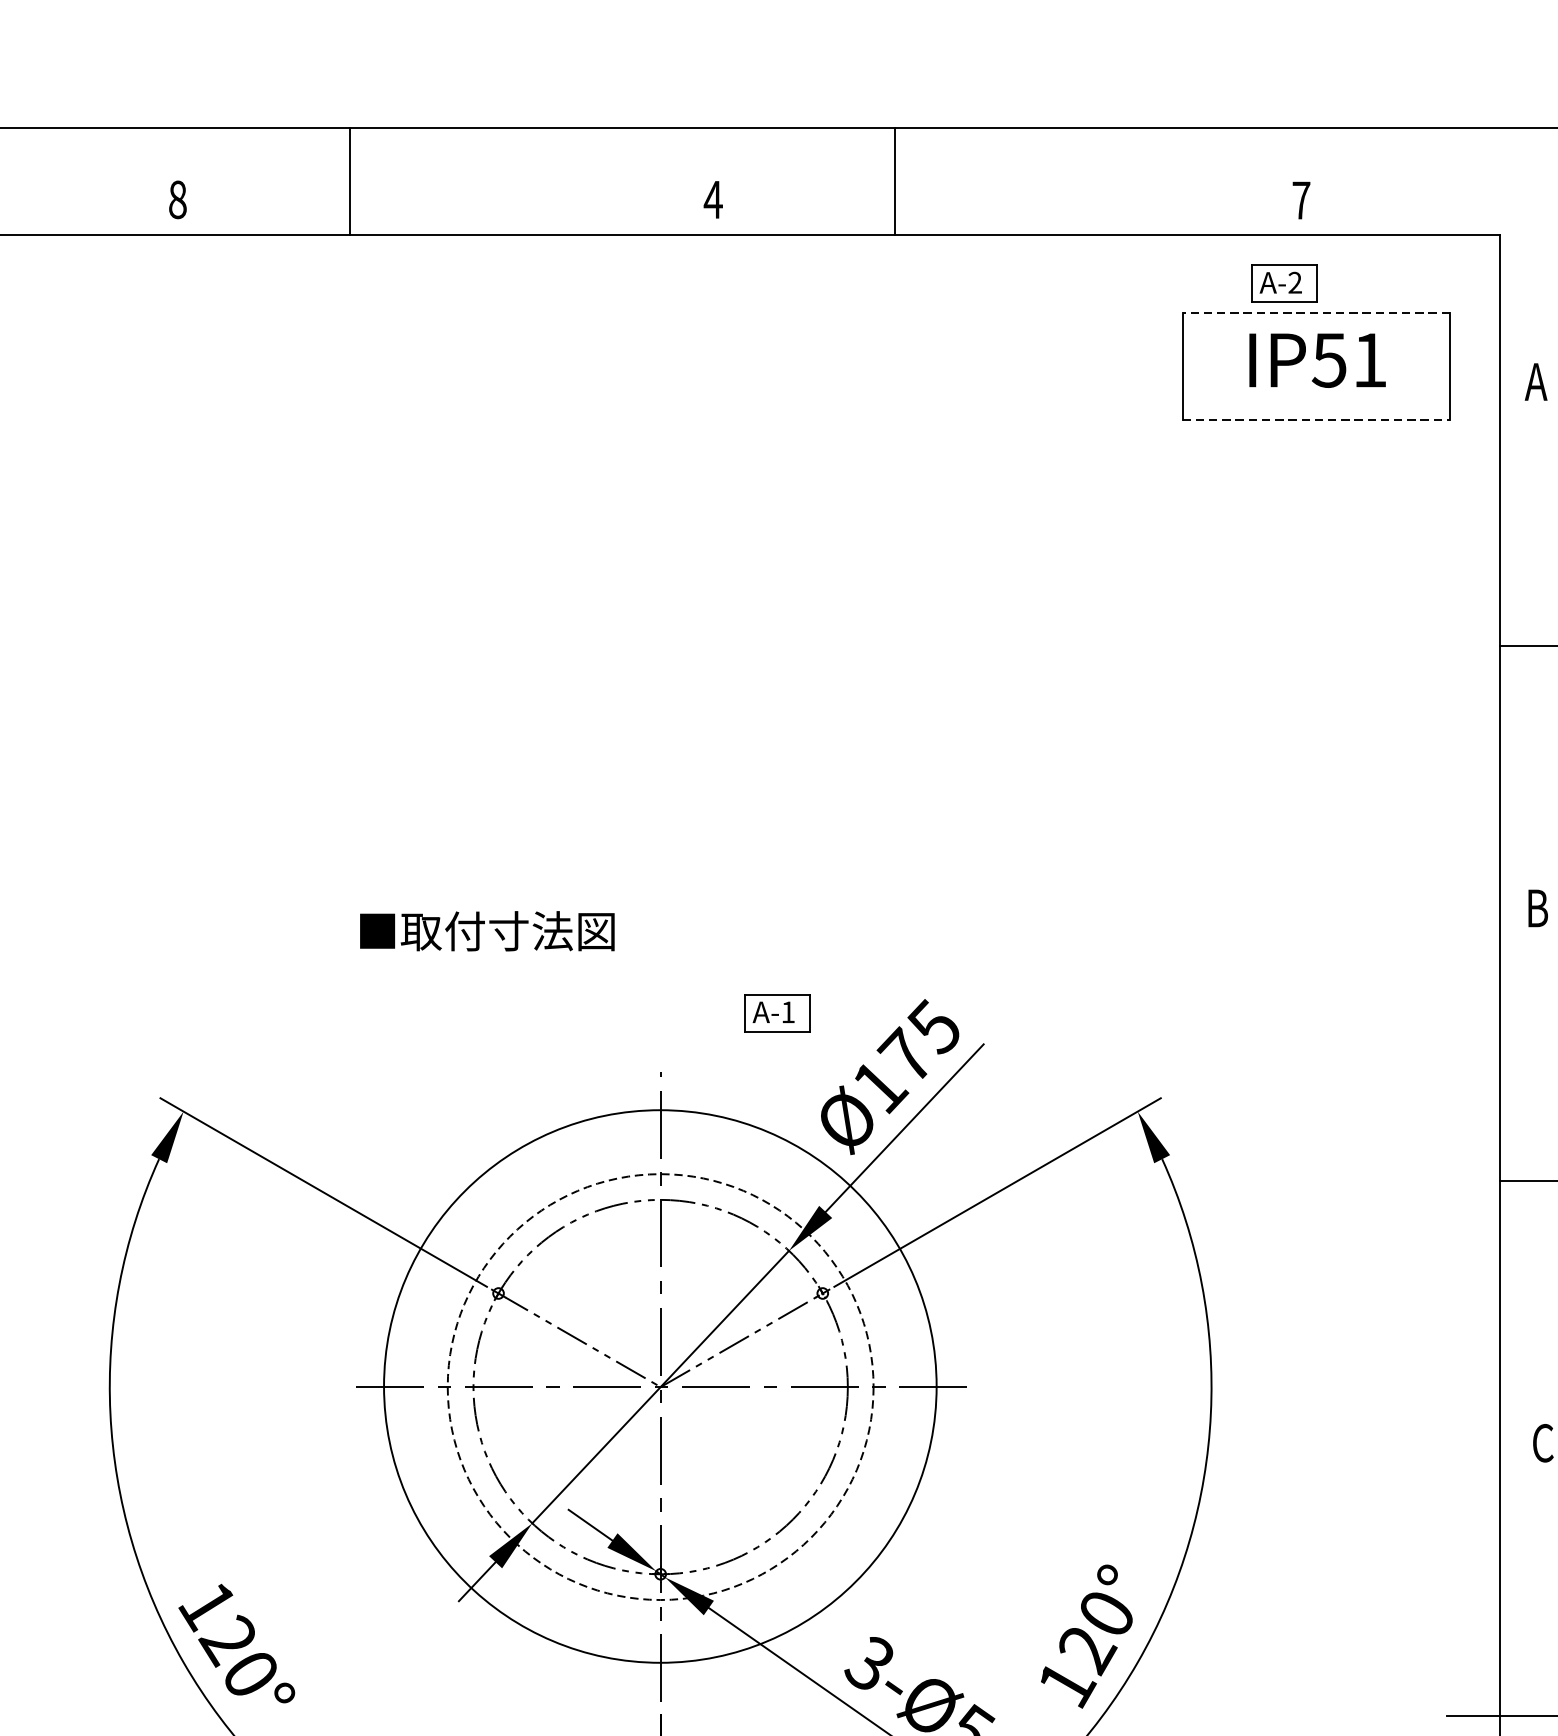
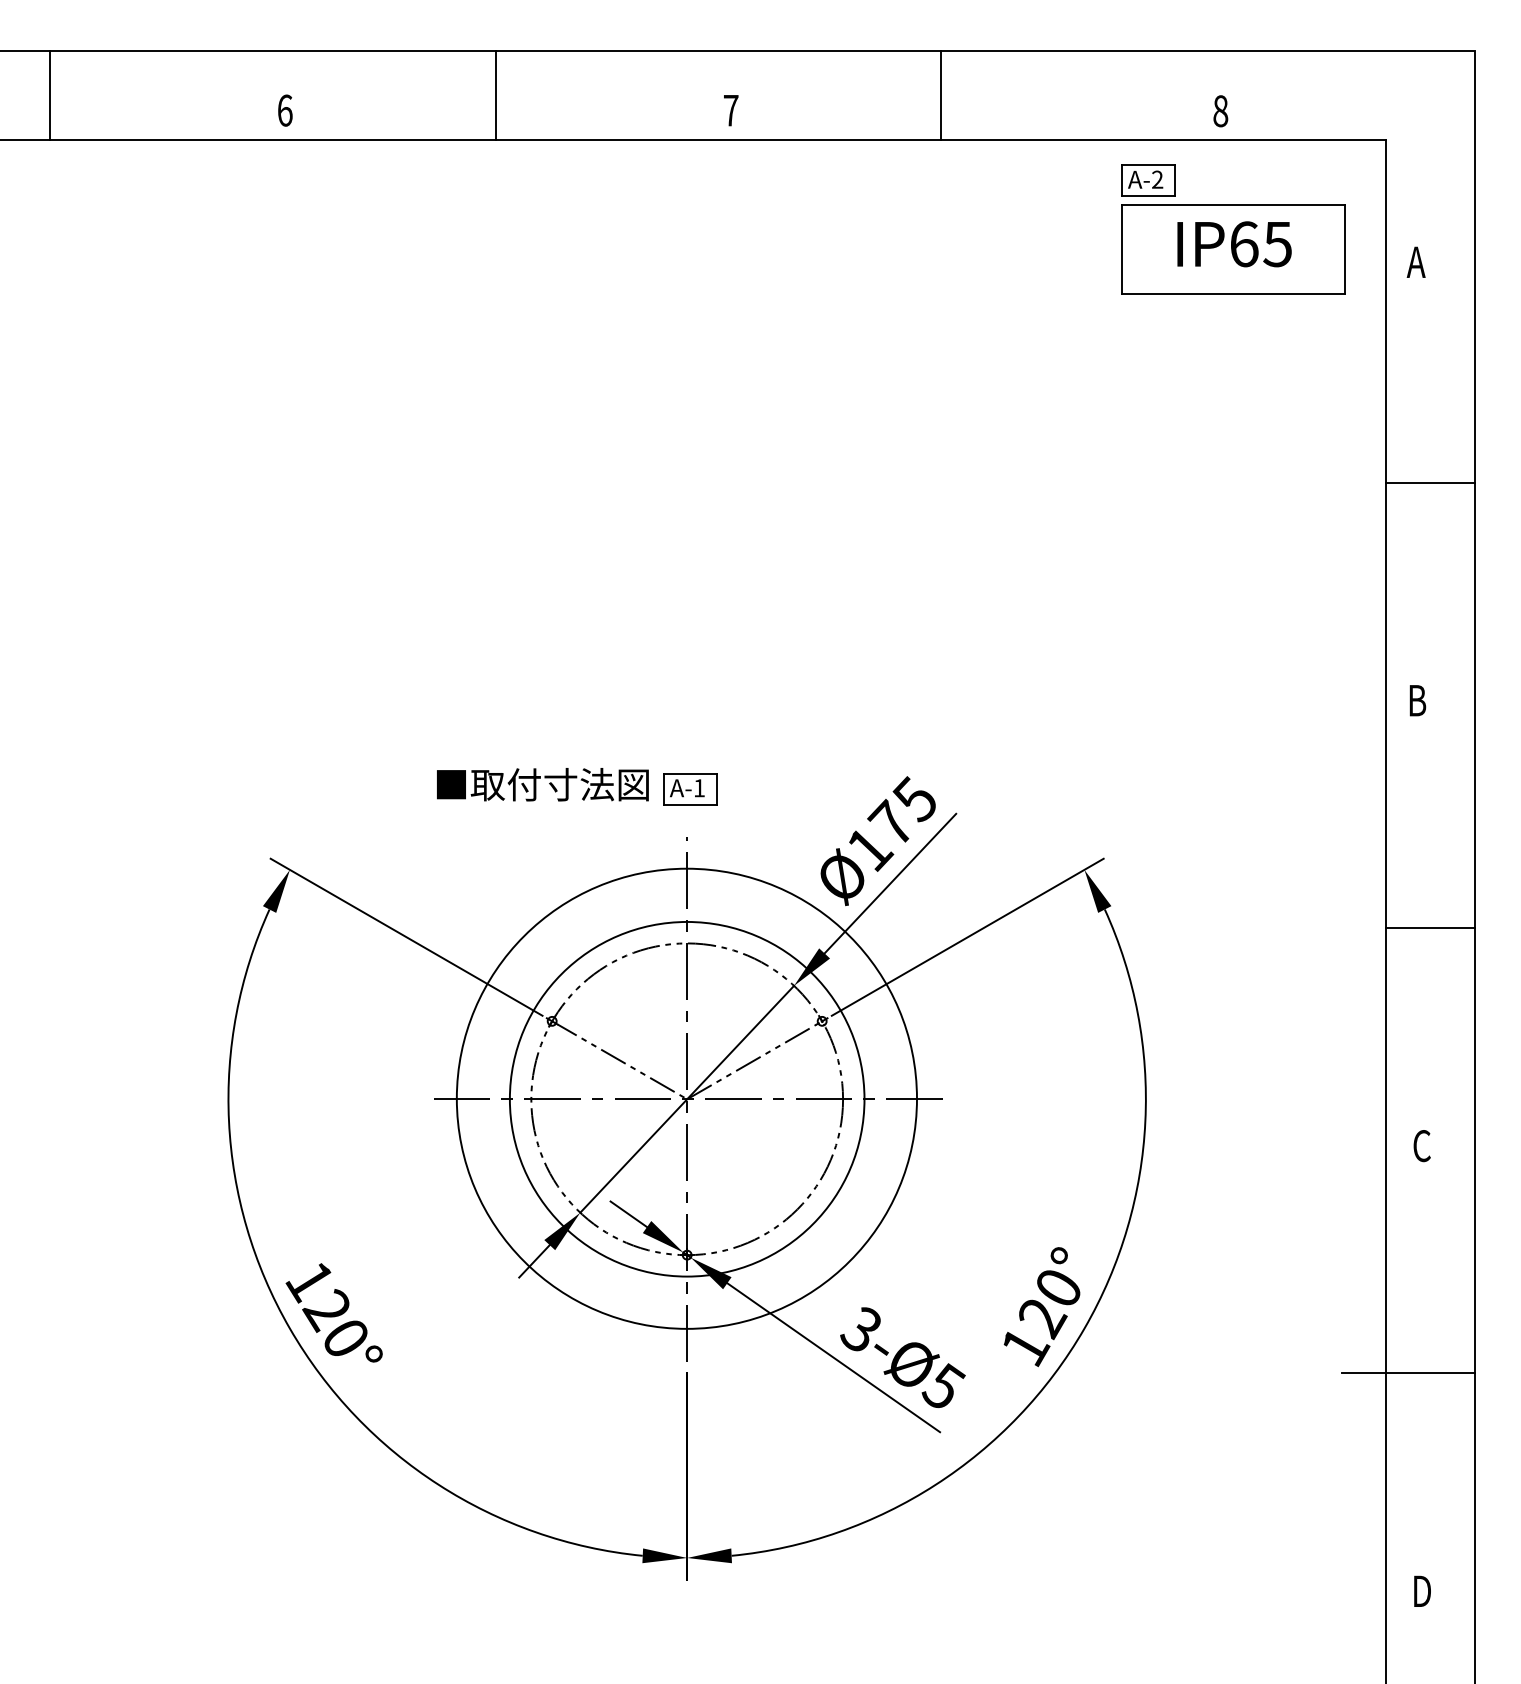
line: (350, 180) -> (495, 94), moved
line: (895, 180) -> (941, 94), moved
text: (177, 199) -> (284, 110), 8 -> 6
text: (712, 199) -> (730, 110), 4 -> 7
text: (1301, 200) -> (1220, 111), 7 -> 8
part: (1284, 283) -> (1148, 180), moved
line: (1315, 312) -> (1232, 204), dashed -> solid
text: (1349, 360) -> (1260, 244), IP51 -> IP65
line: (1316, 419) -> (1233, 293), dashed -> solid
text: (486, 931) -> (542, 784), moved
part: (777, 1013) -> (690, 789), moved
circle: (659, 1386) -> (686, 1098), dashed -> solid

